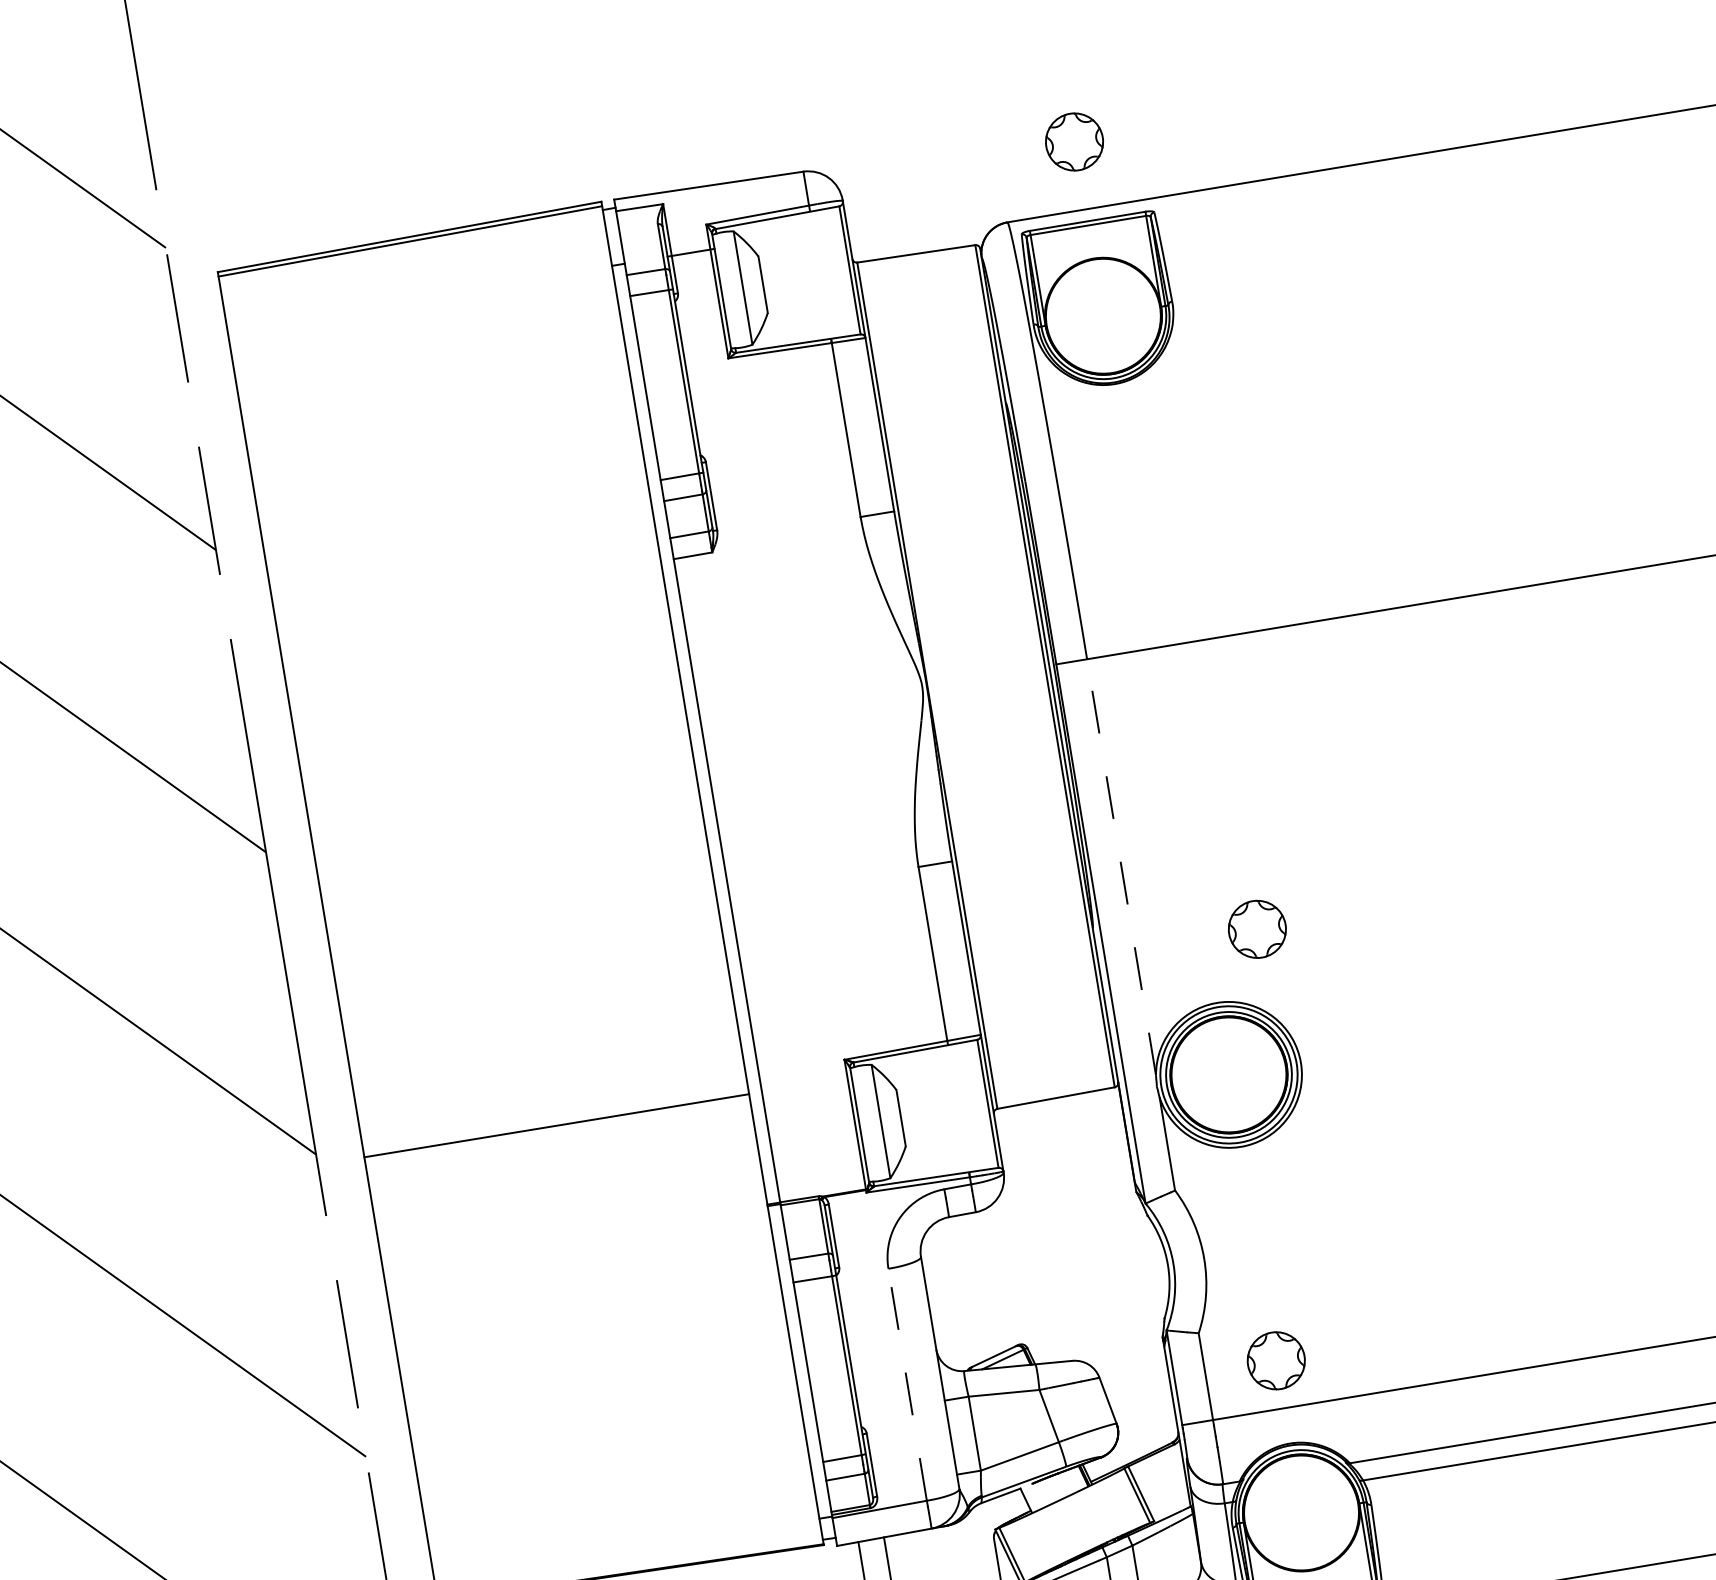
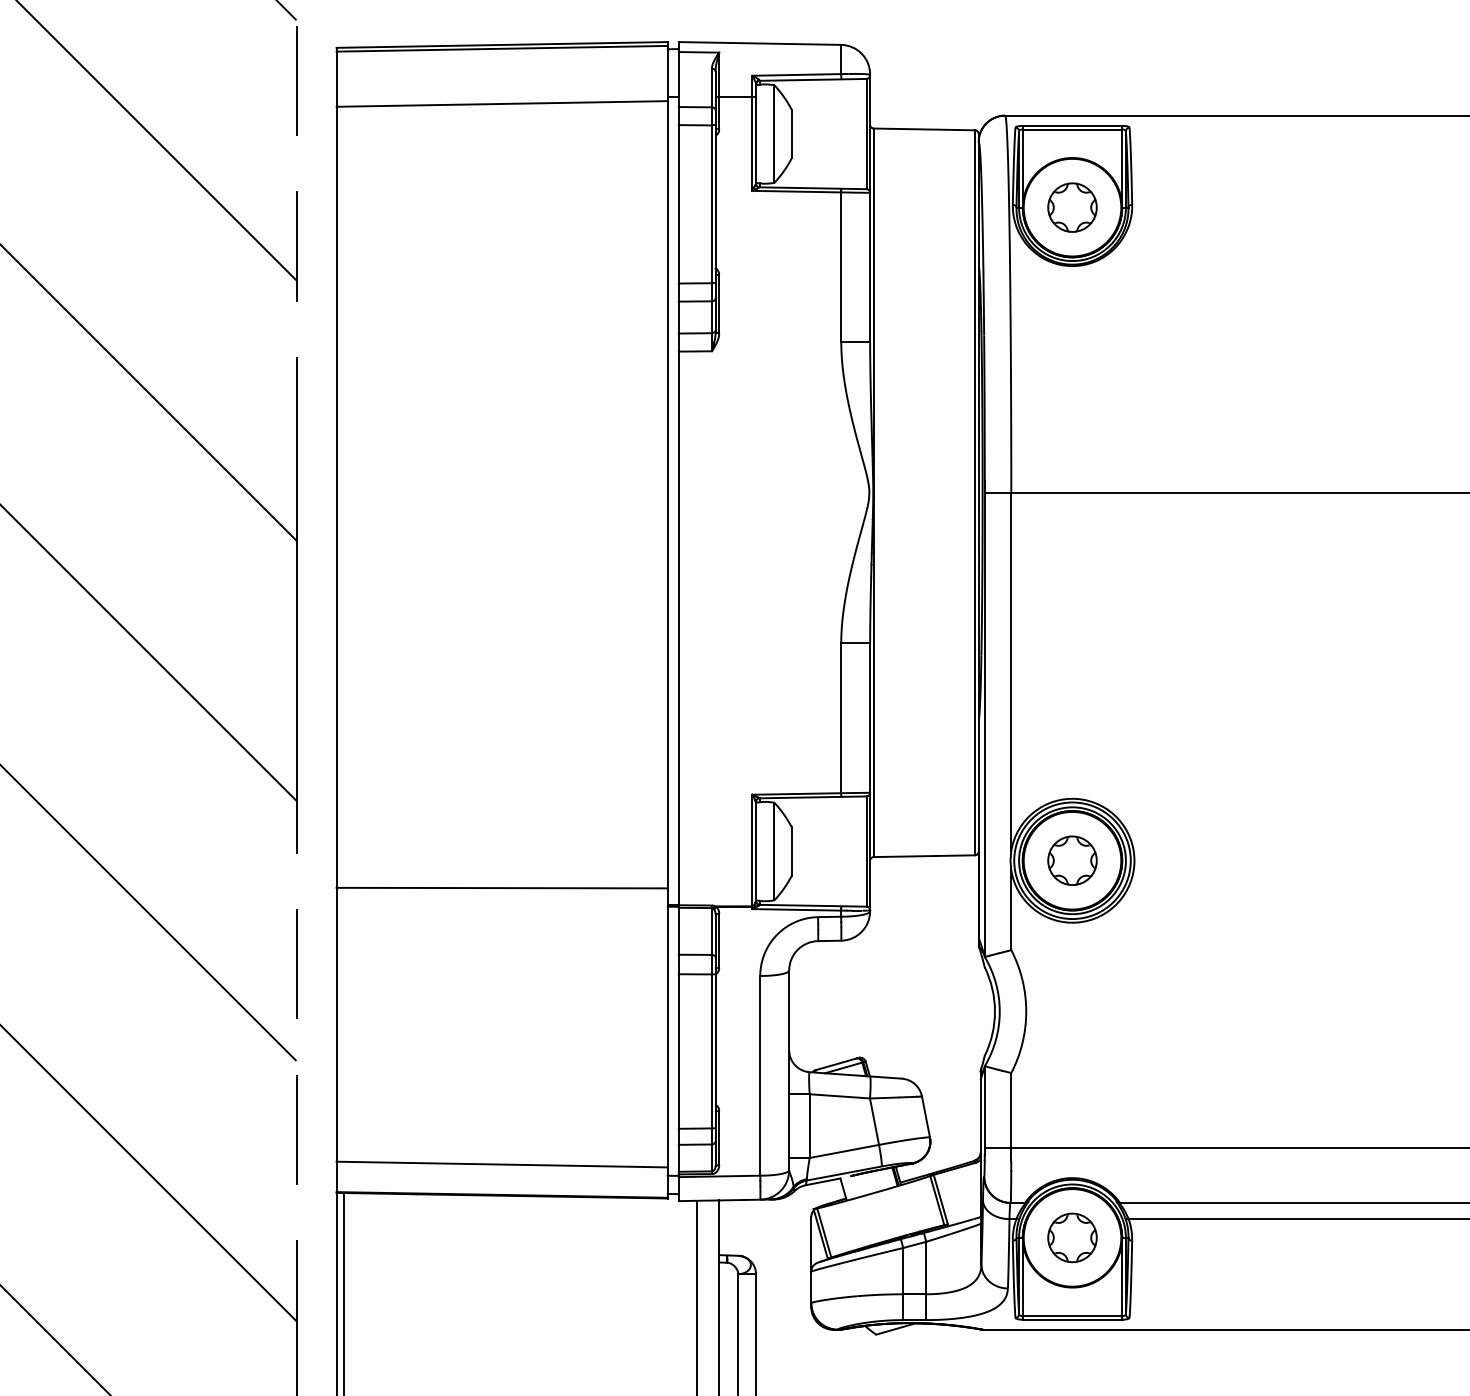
part: (1074, 141) -> (1072, 207), moved
line: (420, 305) -> (501, 103), added
line: (1121, 866) -> (1011, 671), dashed -> solid
part: (1257, 929) -> (1072, 860), moved
line: (555, 1125) -> (501, 887), moved
part: (1276, 1360) -> (1072, 1237), moved
line: (907, 1384) -> (760, 1075), dashed -> solid
line: (624, 1537) -> (501, 1164), added

